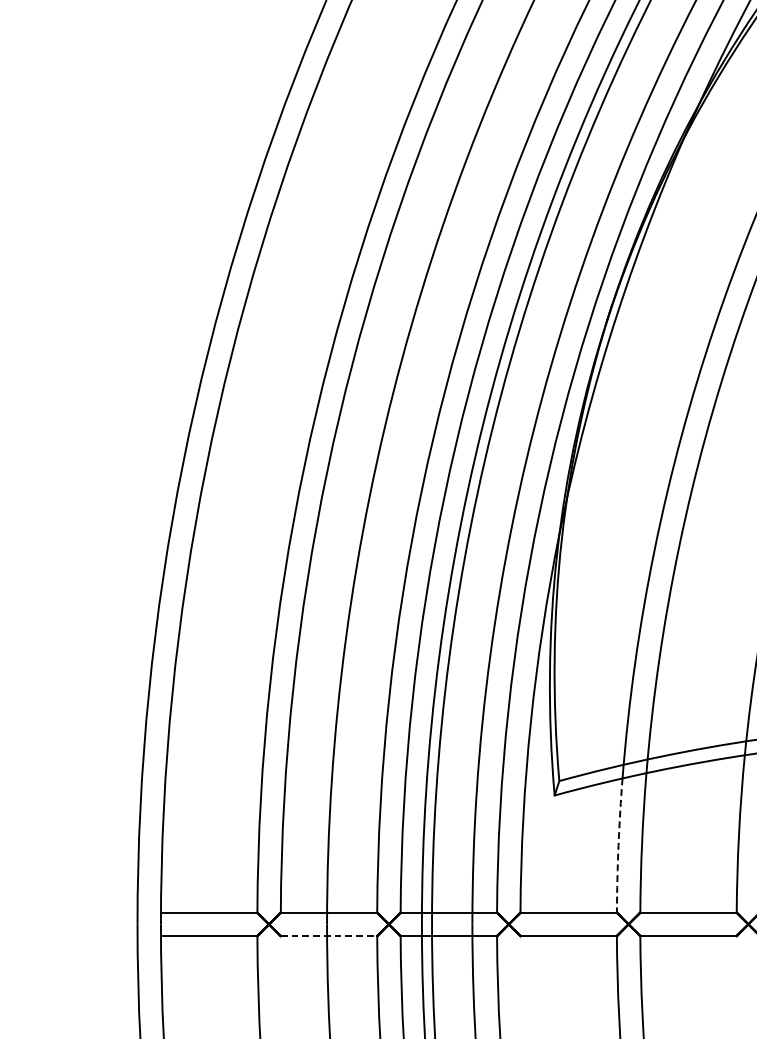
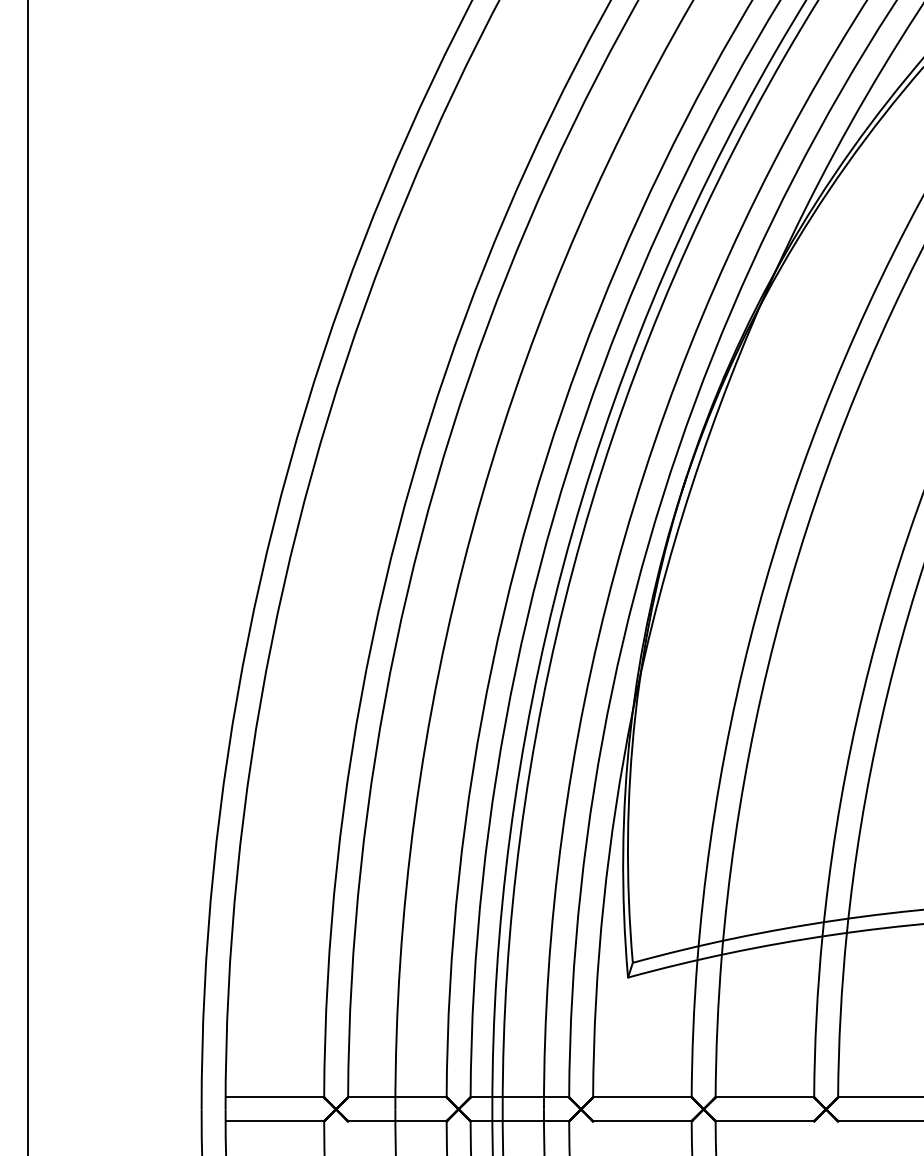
arc: (618, 845) -> (693, 1028), dashed -> solid
line: (329, 936) -> (397, 1121), dashed -> solid

